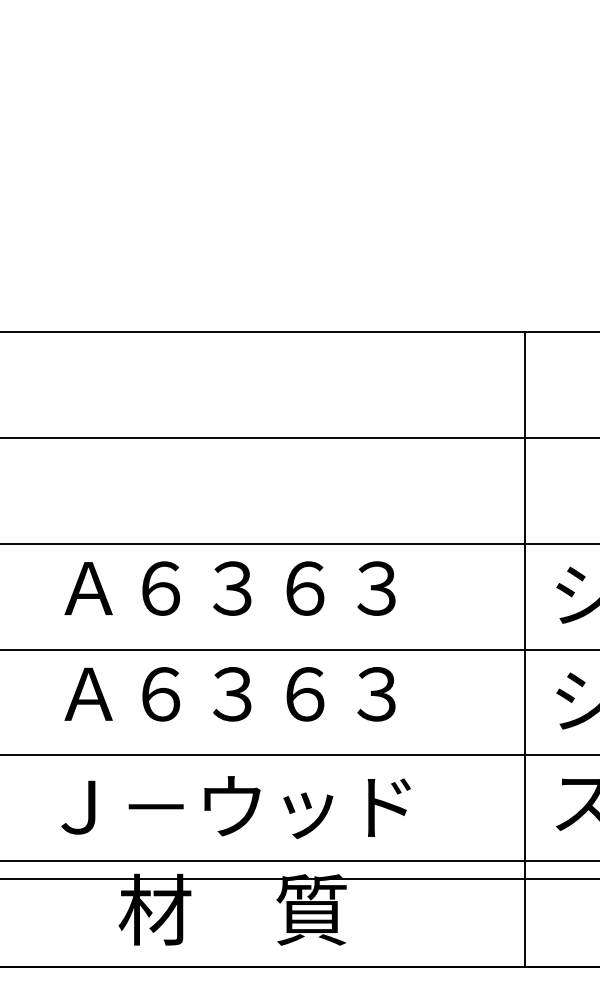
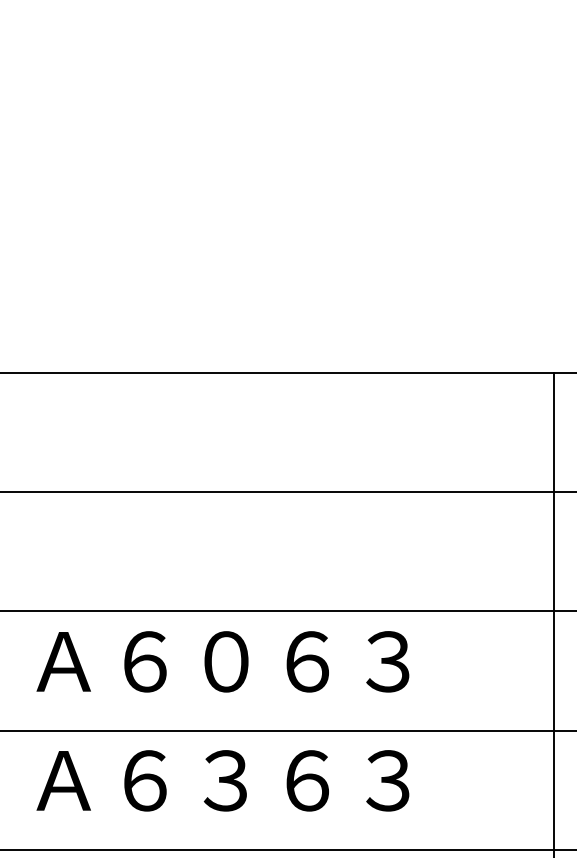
text: (232, 588) -> (225, 661), Ａ６３６３ -> Ａ６０６３

